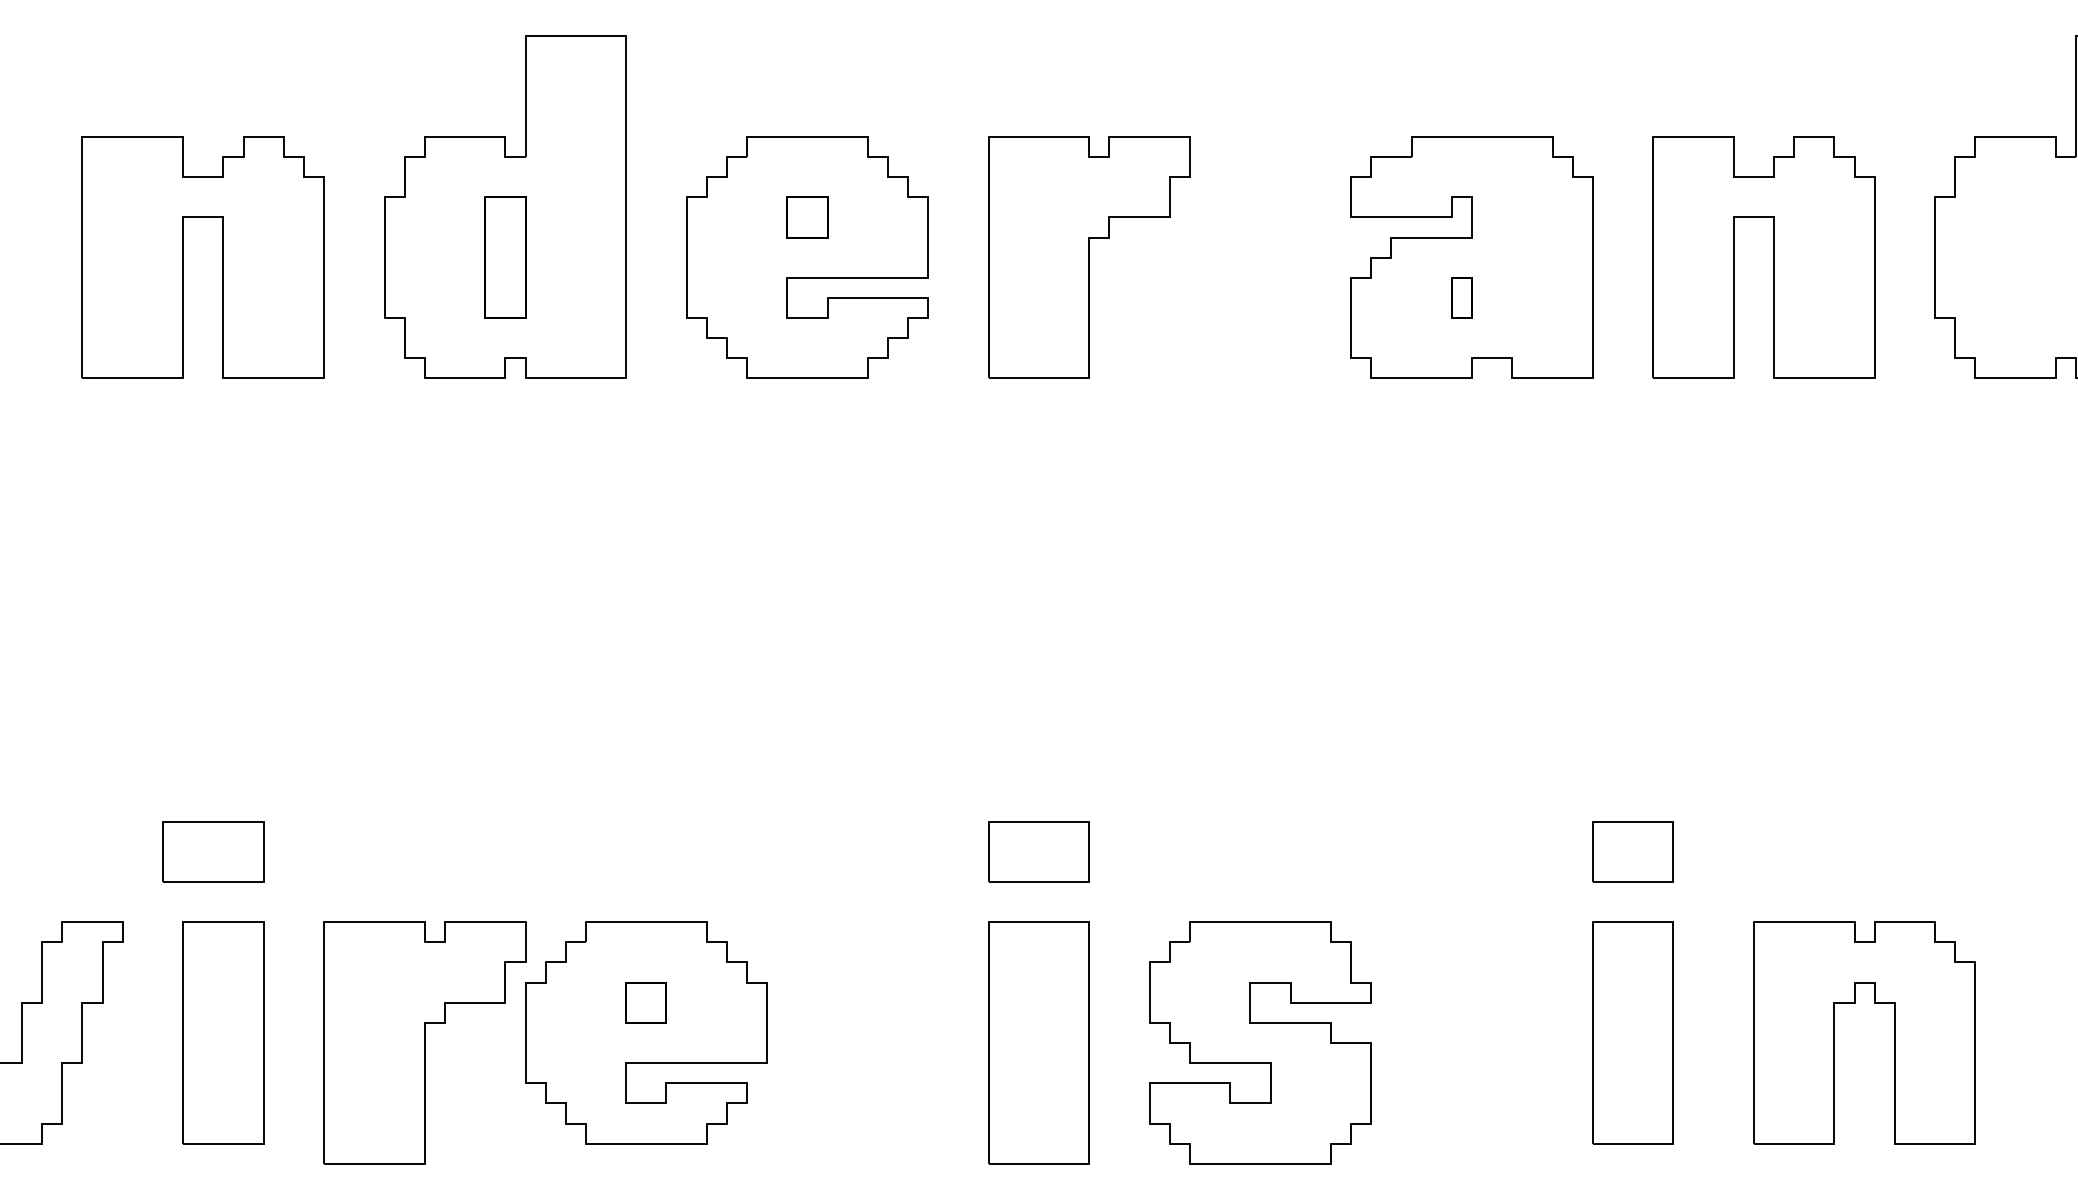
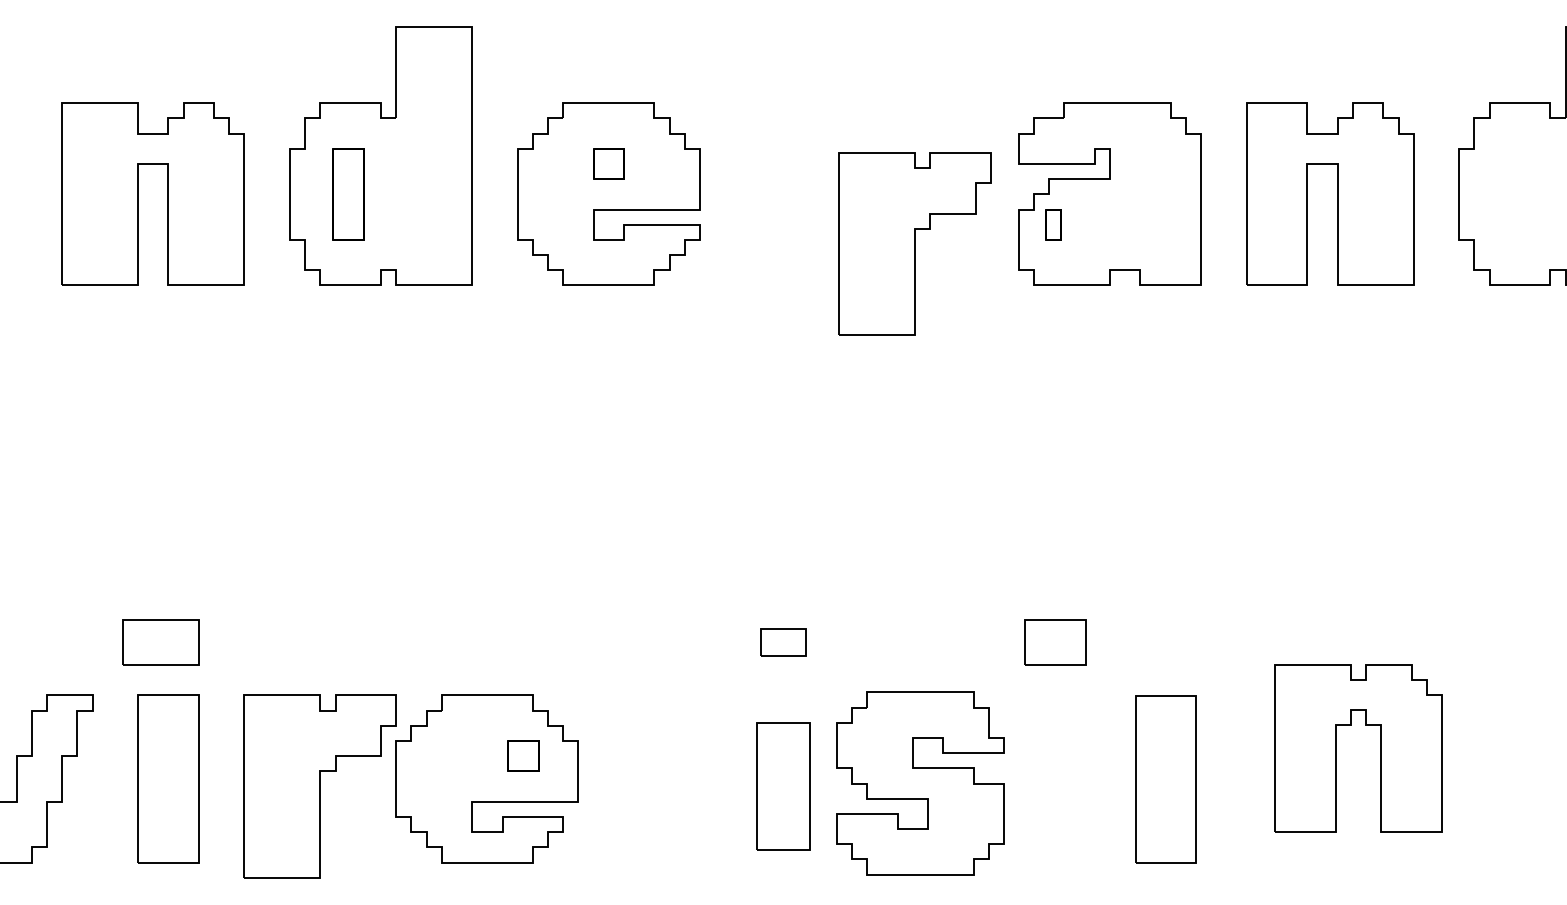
part: (505, 257) -> (348, 194), moved
part: (1089, 257) -> (915, 243), moved
part: (1461, 297) -> (1053, 224), moved
part: (1038, 851) -> (783, 642), size x0.6
part: (1632, 851) -> (1055, 642), moved
part: (645, 1002) -> (522, 756), moved
part: (1632, 1032) -> (1165, 779), moved
part: (1834, 1032) -> (1335, 747), moved
part: (1038, 1042) -> (783, 786), size x0.7
part: (1260, 1042) -> (920, 783), moved

